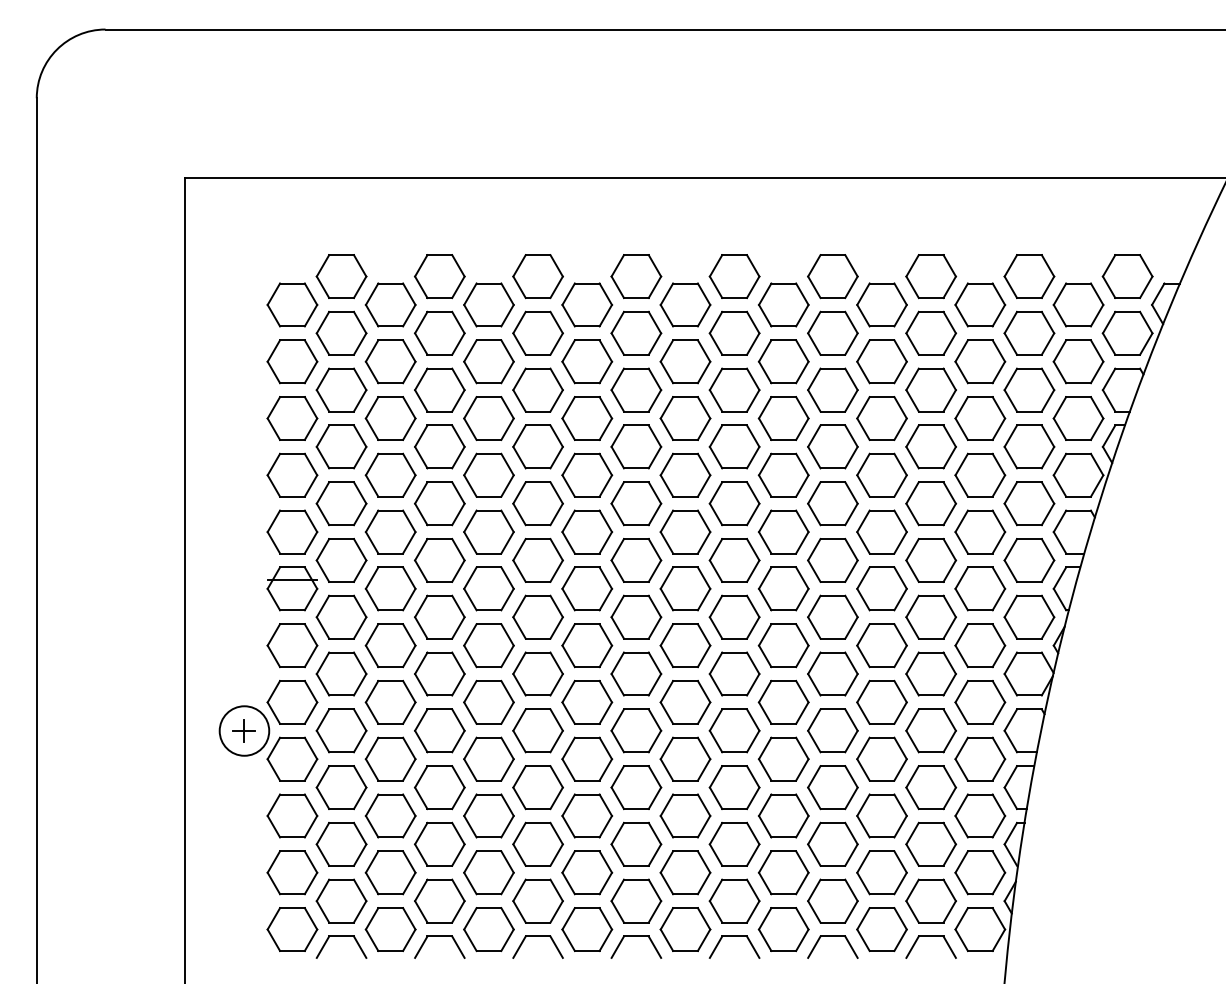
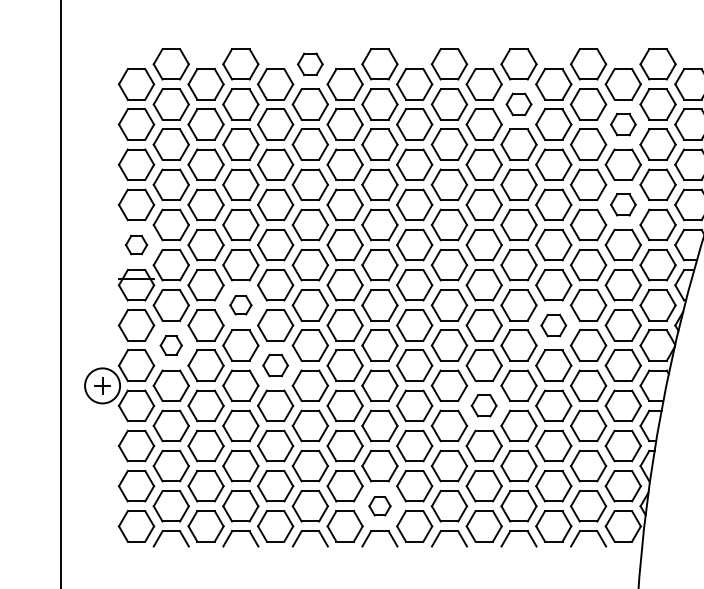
part: (537, 276) -> (309, 64), size x0.7
part: (832, 332) -> (518, 103), size x0.7
part: (980, 361) -> (623, 124), size x0.7
part: (980, 474) -> (623, 204), size x0.7
part: (292, 531) -> (136, 244), size x0.6
part: (439, 616) -> (240, 304), size x0.6
part: (881, 645) -> (553, 325), size x0.7
part: (341, 673) -> (171, 345), size x0.6
part: (488, 701) -> (275, 365), size x0.7
part: (783, 758) -> (484, 405), size x0.7
part: (636, 900) -> (380, 505), size x0.6

